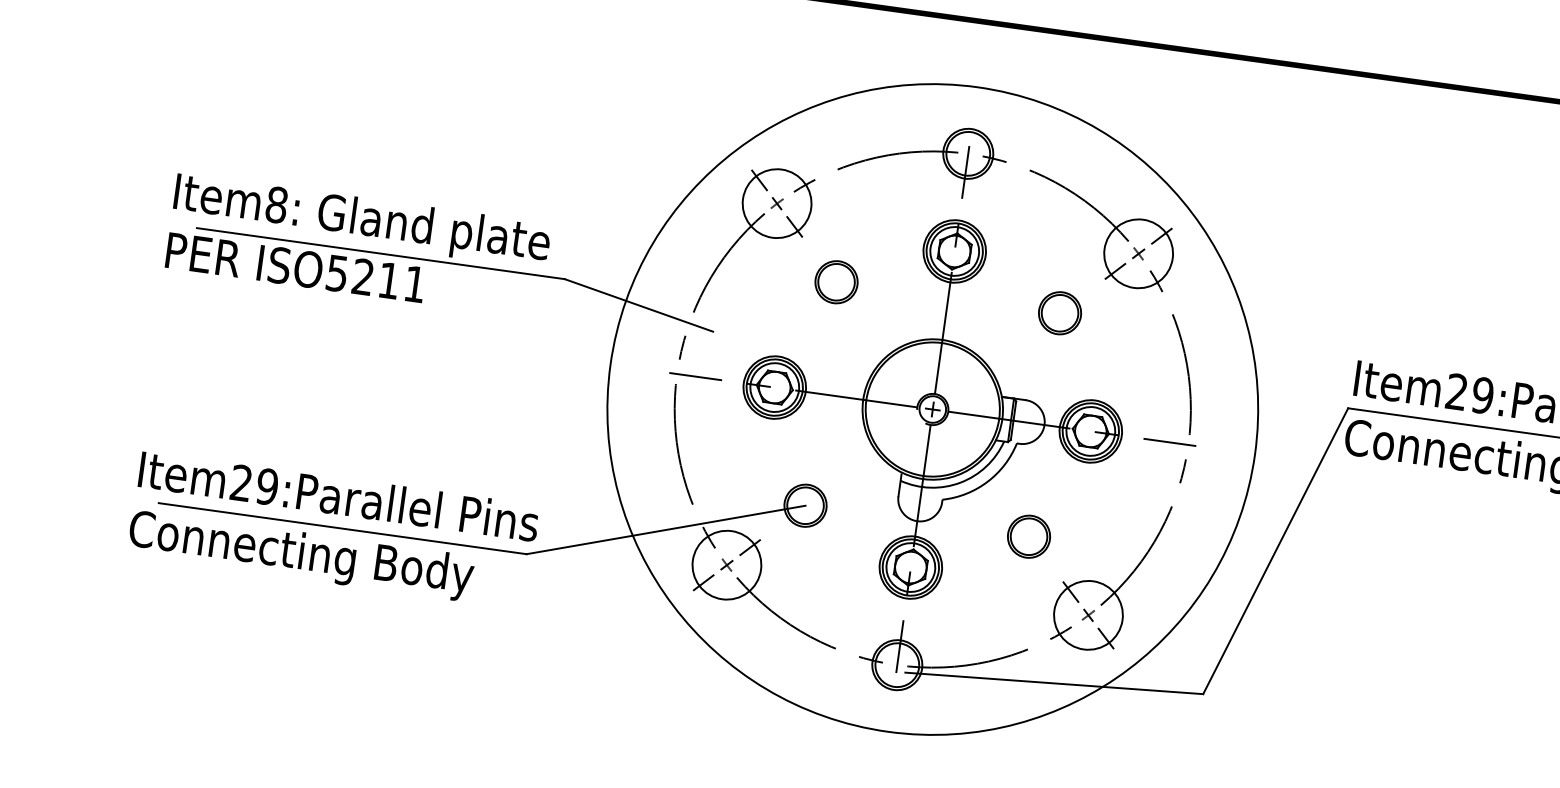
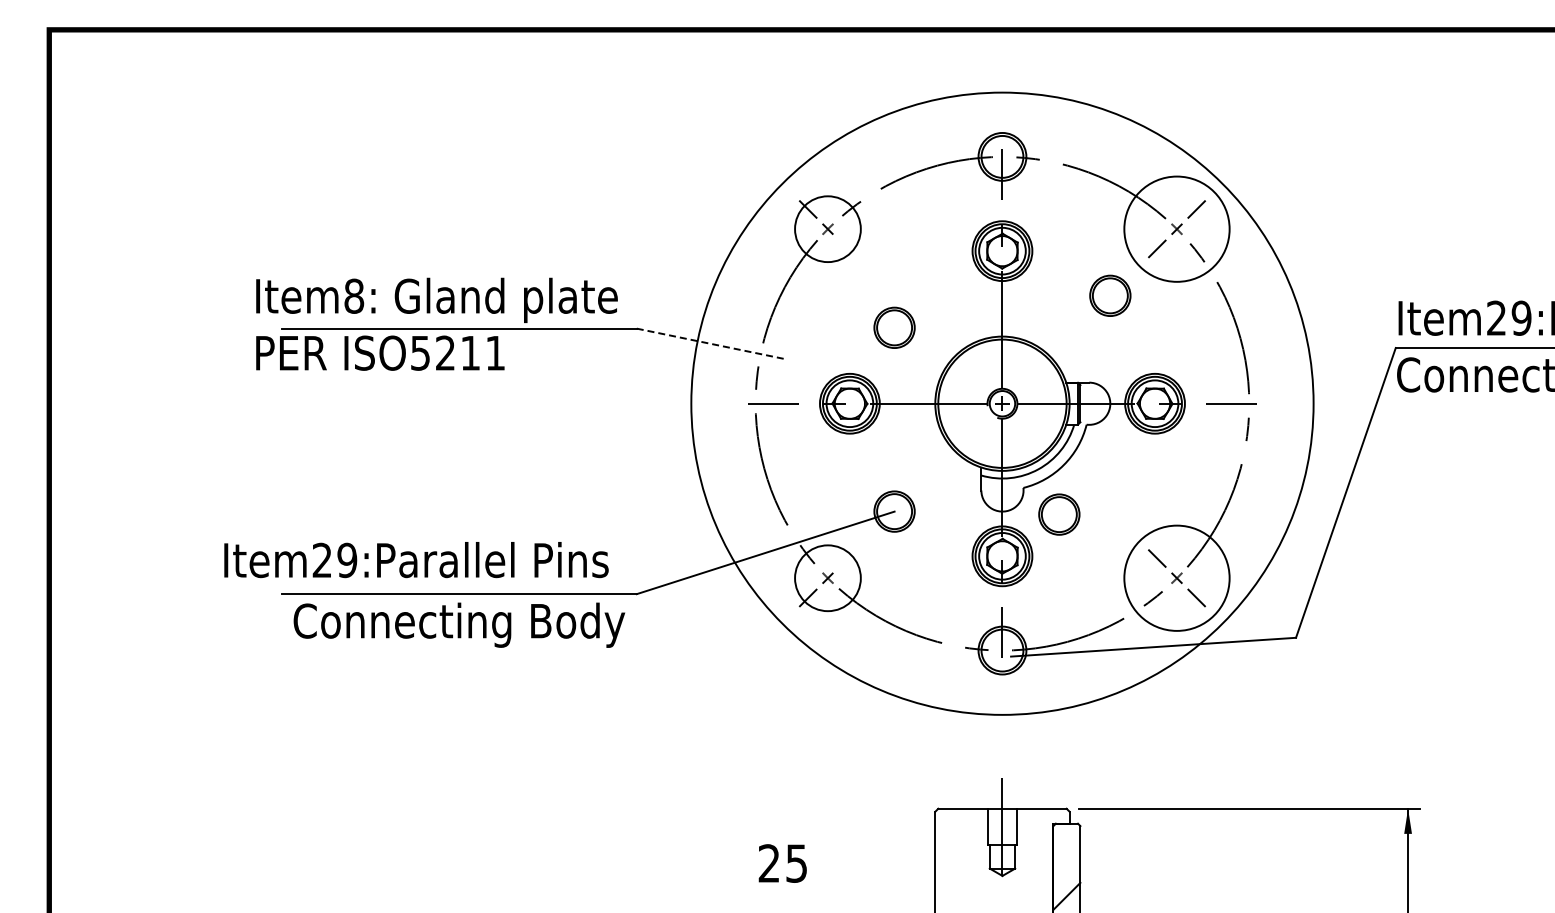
line: (794, 226) -> (847, 248), removed
circle: (1138, 254) -> (1176, 229), size x1.6
part: (836, 281) -> (894, 327), moved
line: (639, 305) -> (710, 343), solid -> dashed
text: (339, 496) -> (416, 560), moved
part: (1029, 536) -> (1059, 514), moved
line: (750, 547) -> (847, 558), removed
text: (301, 554) -> (459, 624), moved
circle: (1087, 615) -> (1176, 578), size x1.6

